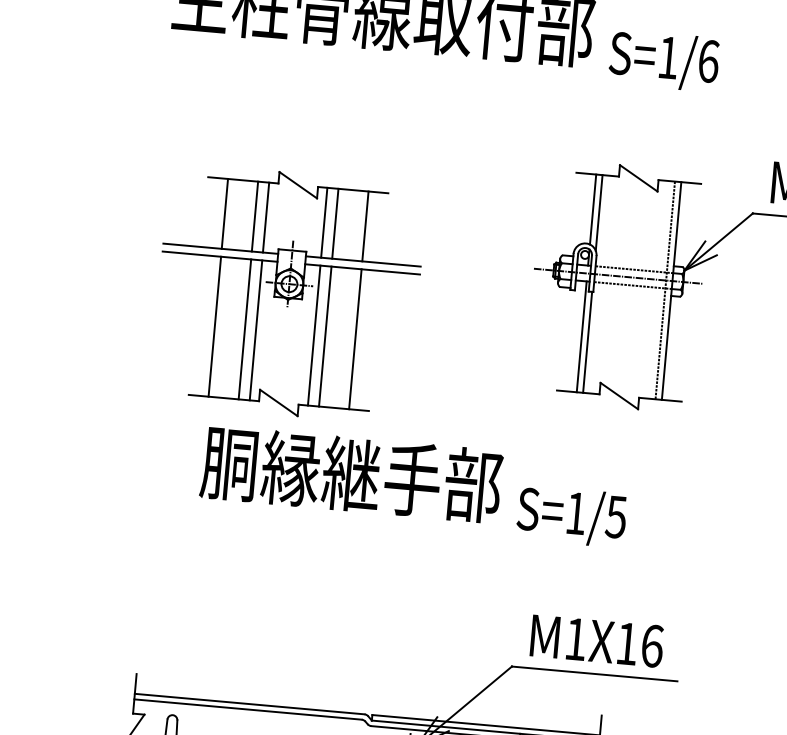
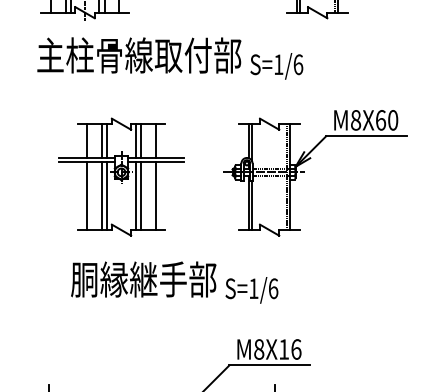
part: (288, 292) -> (121, 176), moved
text: (616, 516) -> (273, 288), S=1/5 -> S=1/6
text: (576, 639) -> (259, 349), M1X16 -> M8X16

